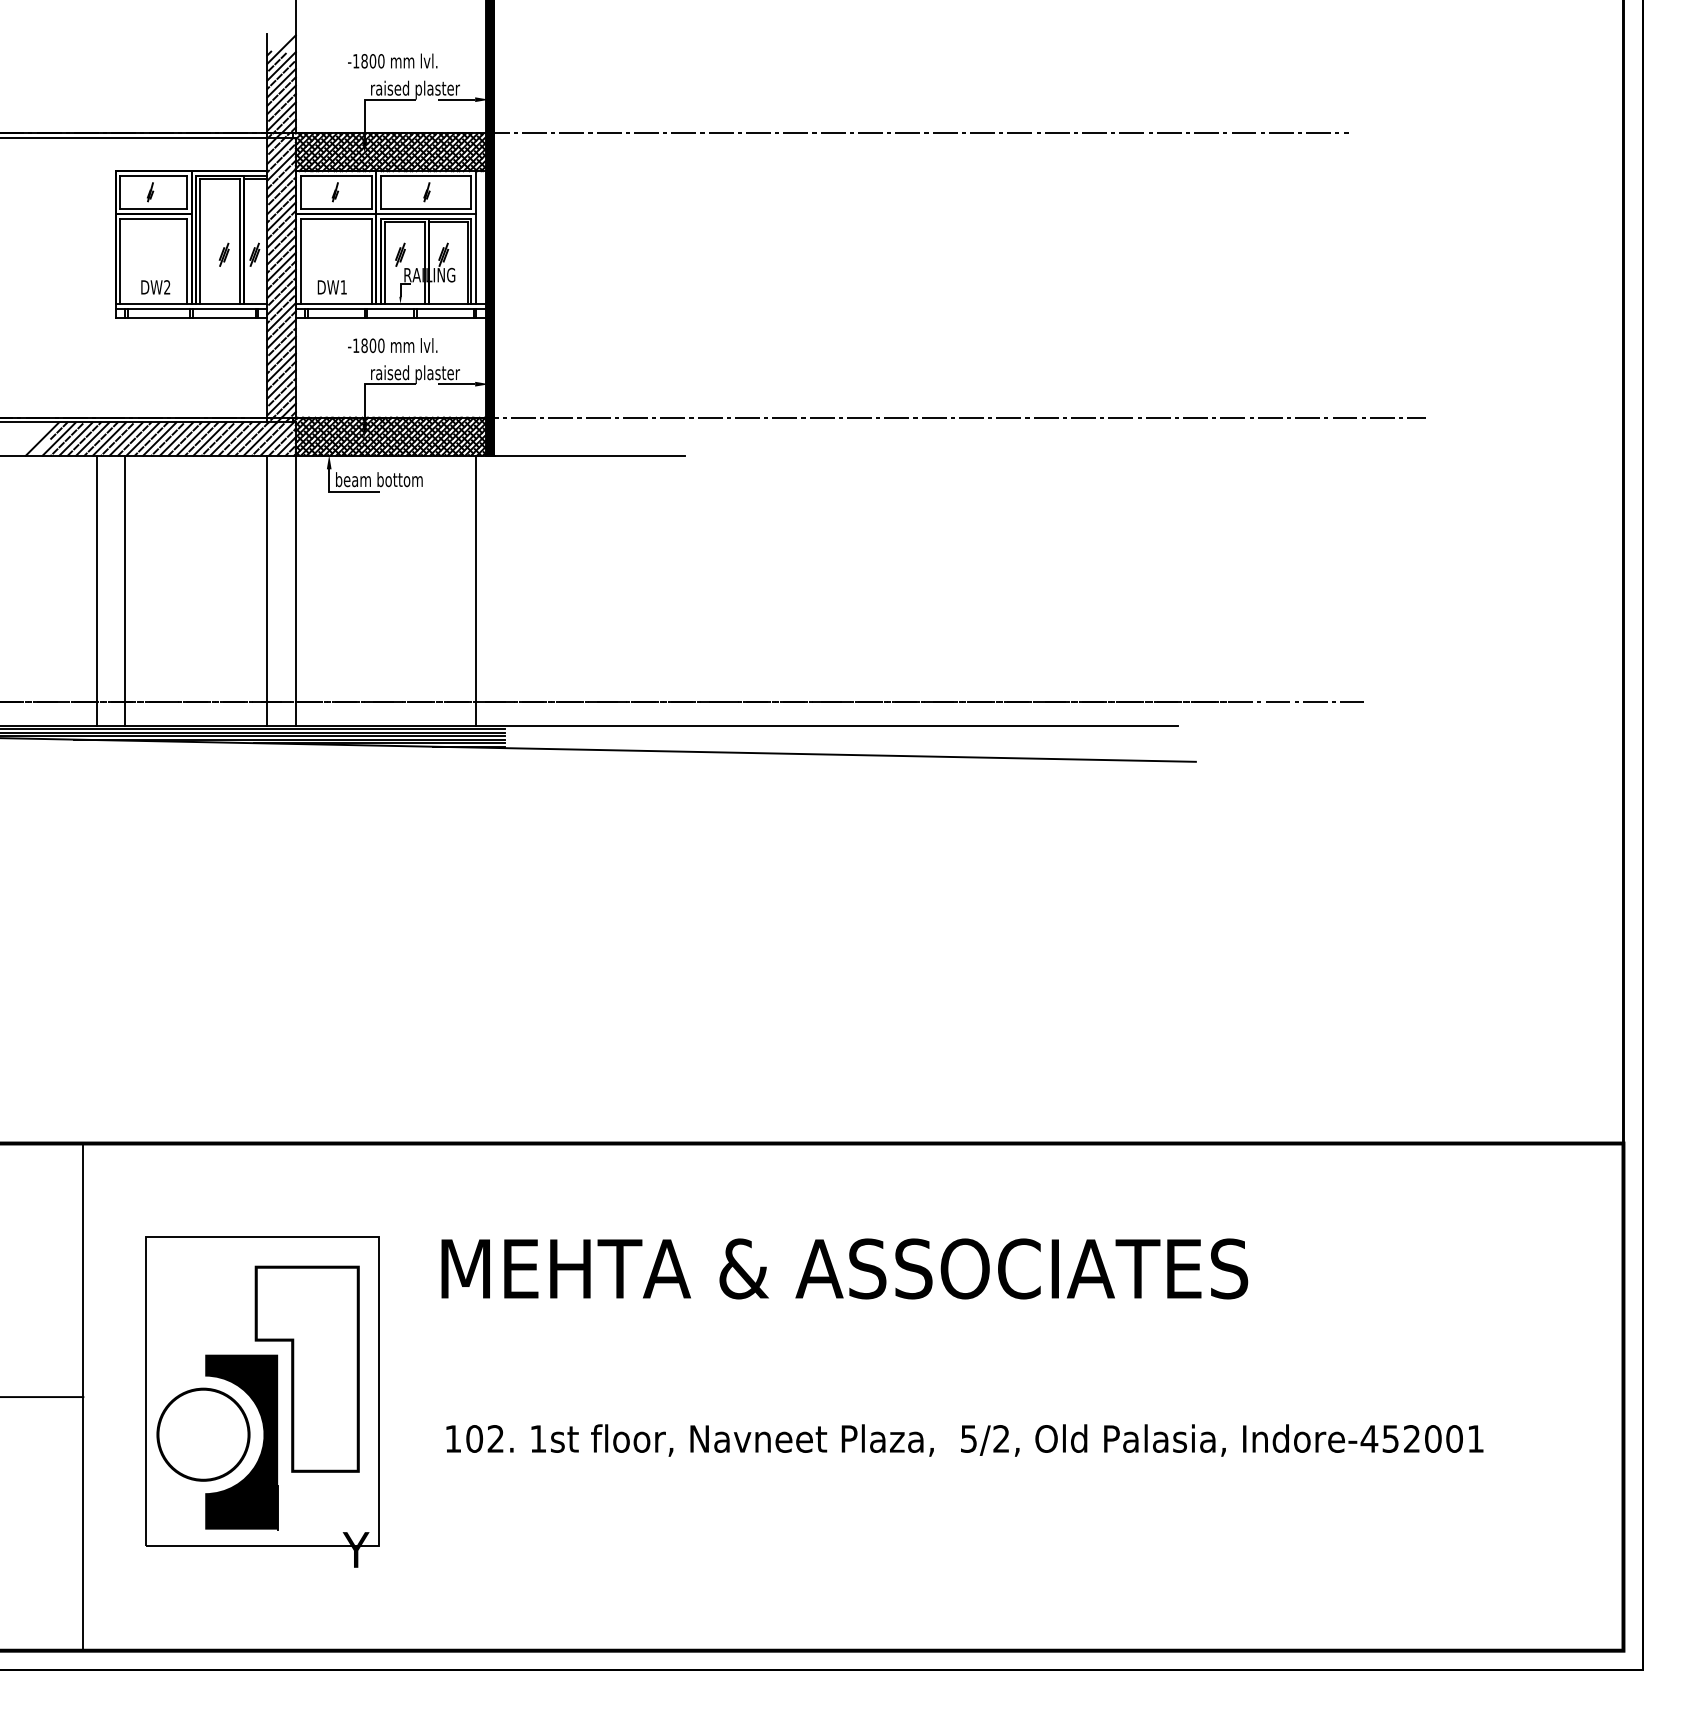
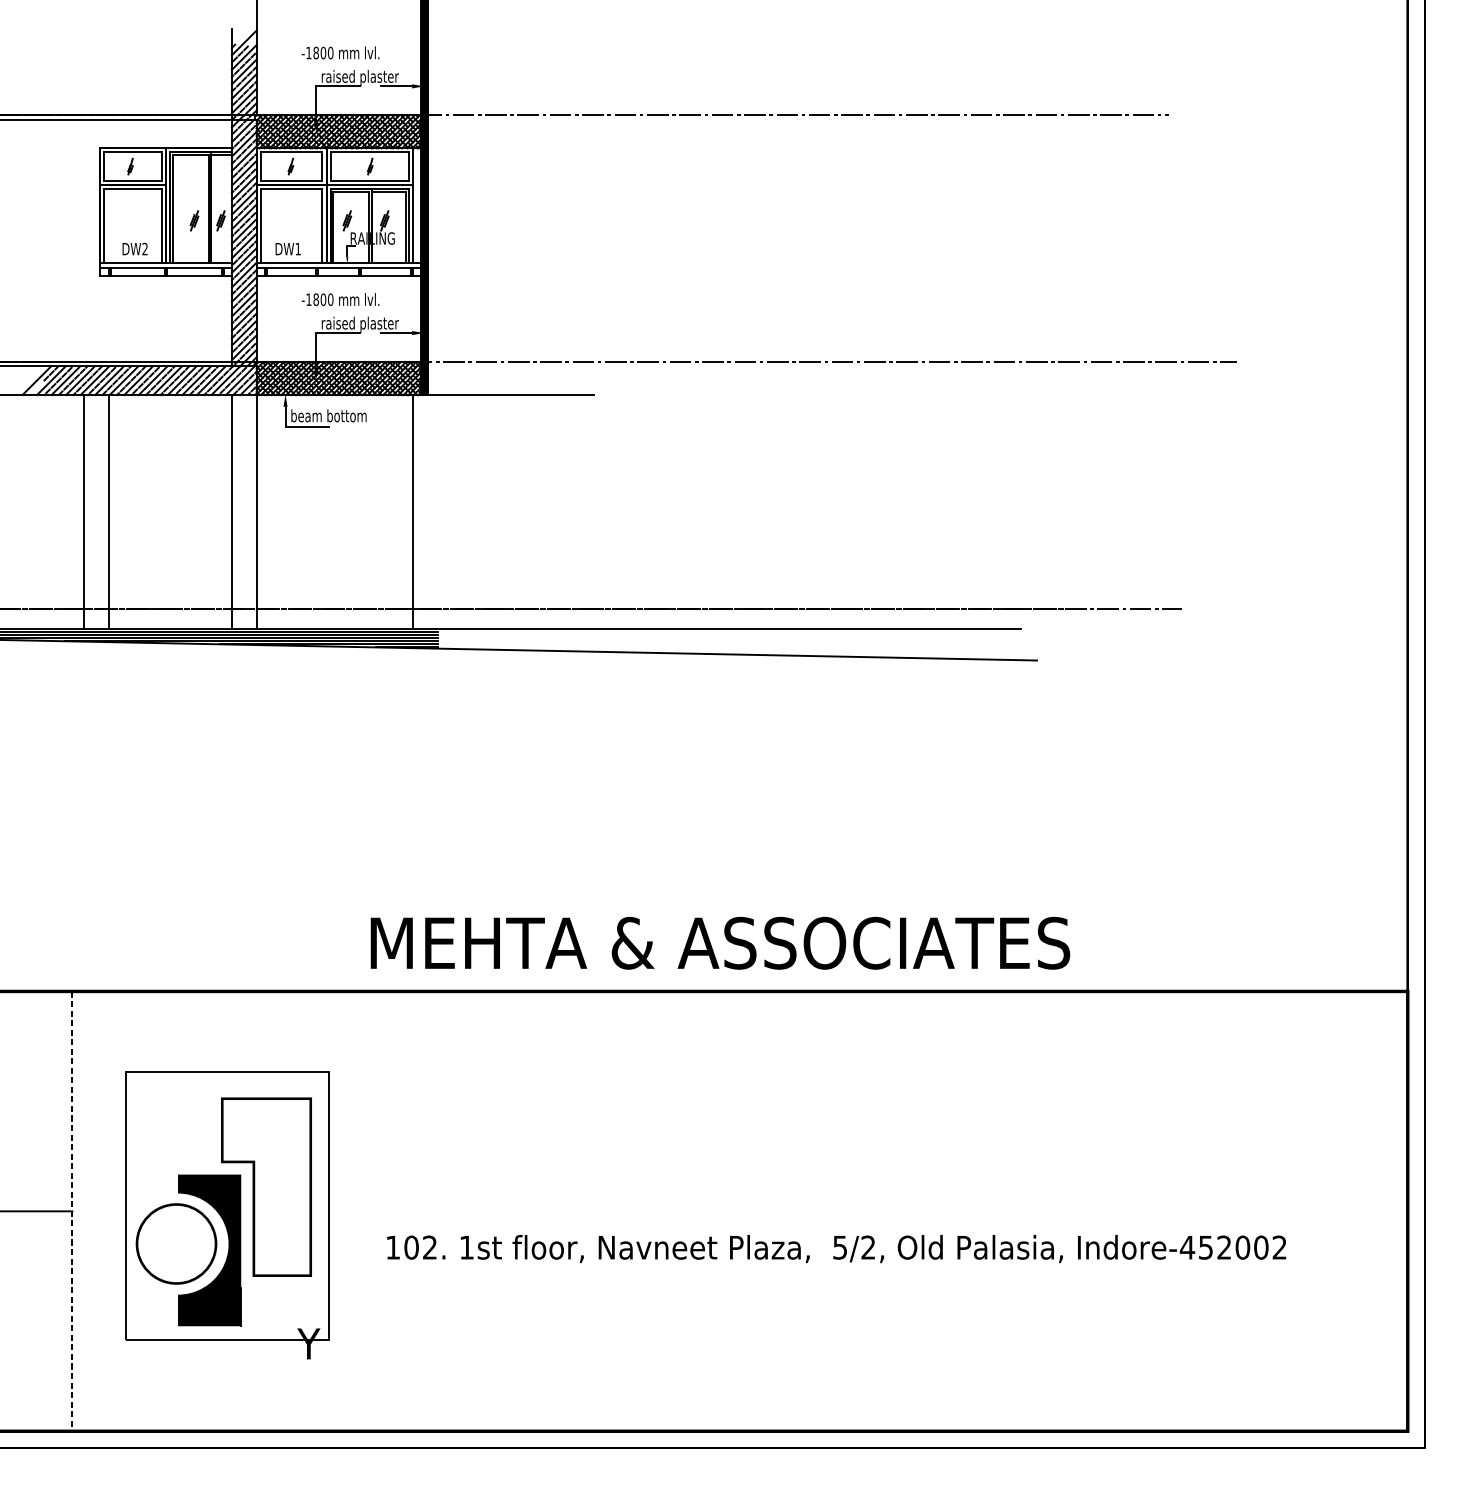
text: (844, 1268) -> (720, 942), moved
line: (83, 1397) -> (72, 1211), solid -> dashed
text: (1475, 1438) -> (1279, 1247), Indore-452001 -> Indore-452002

